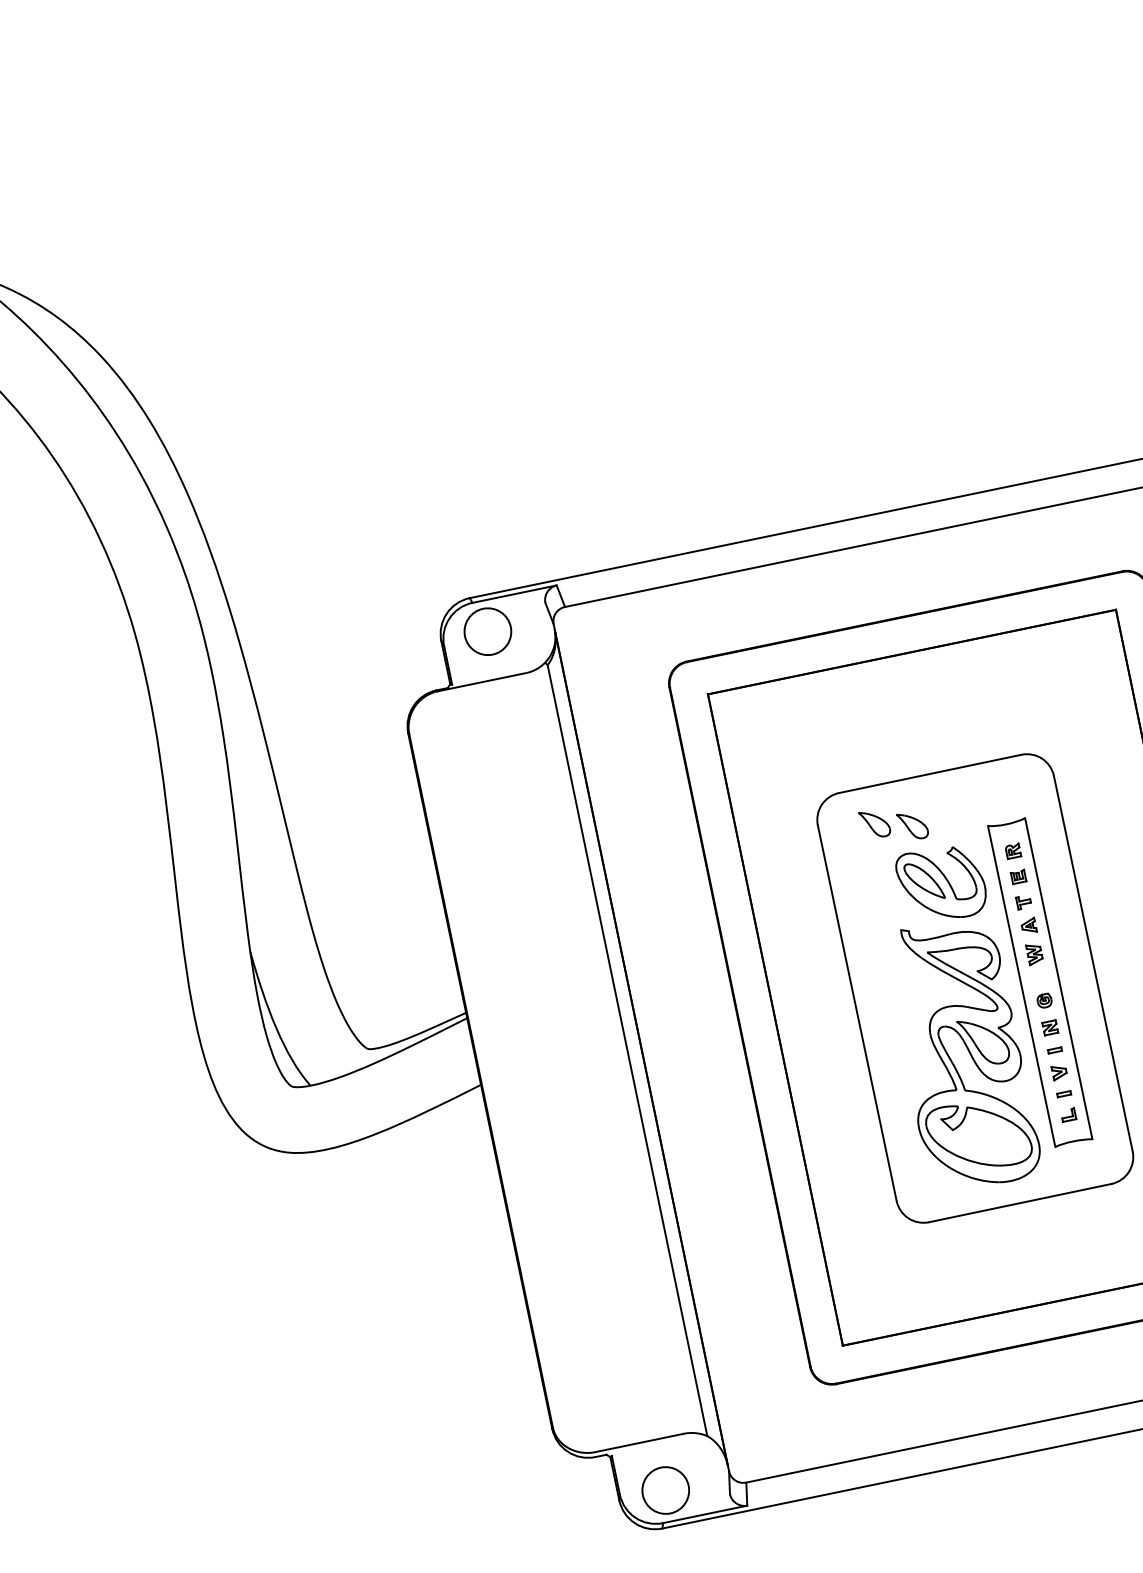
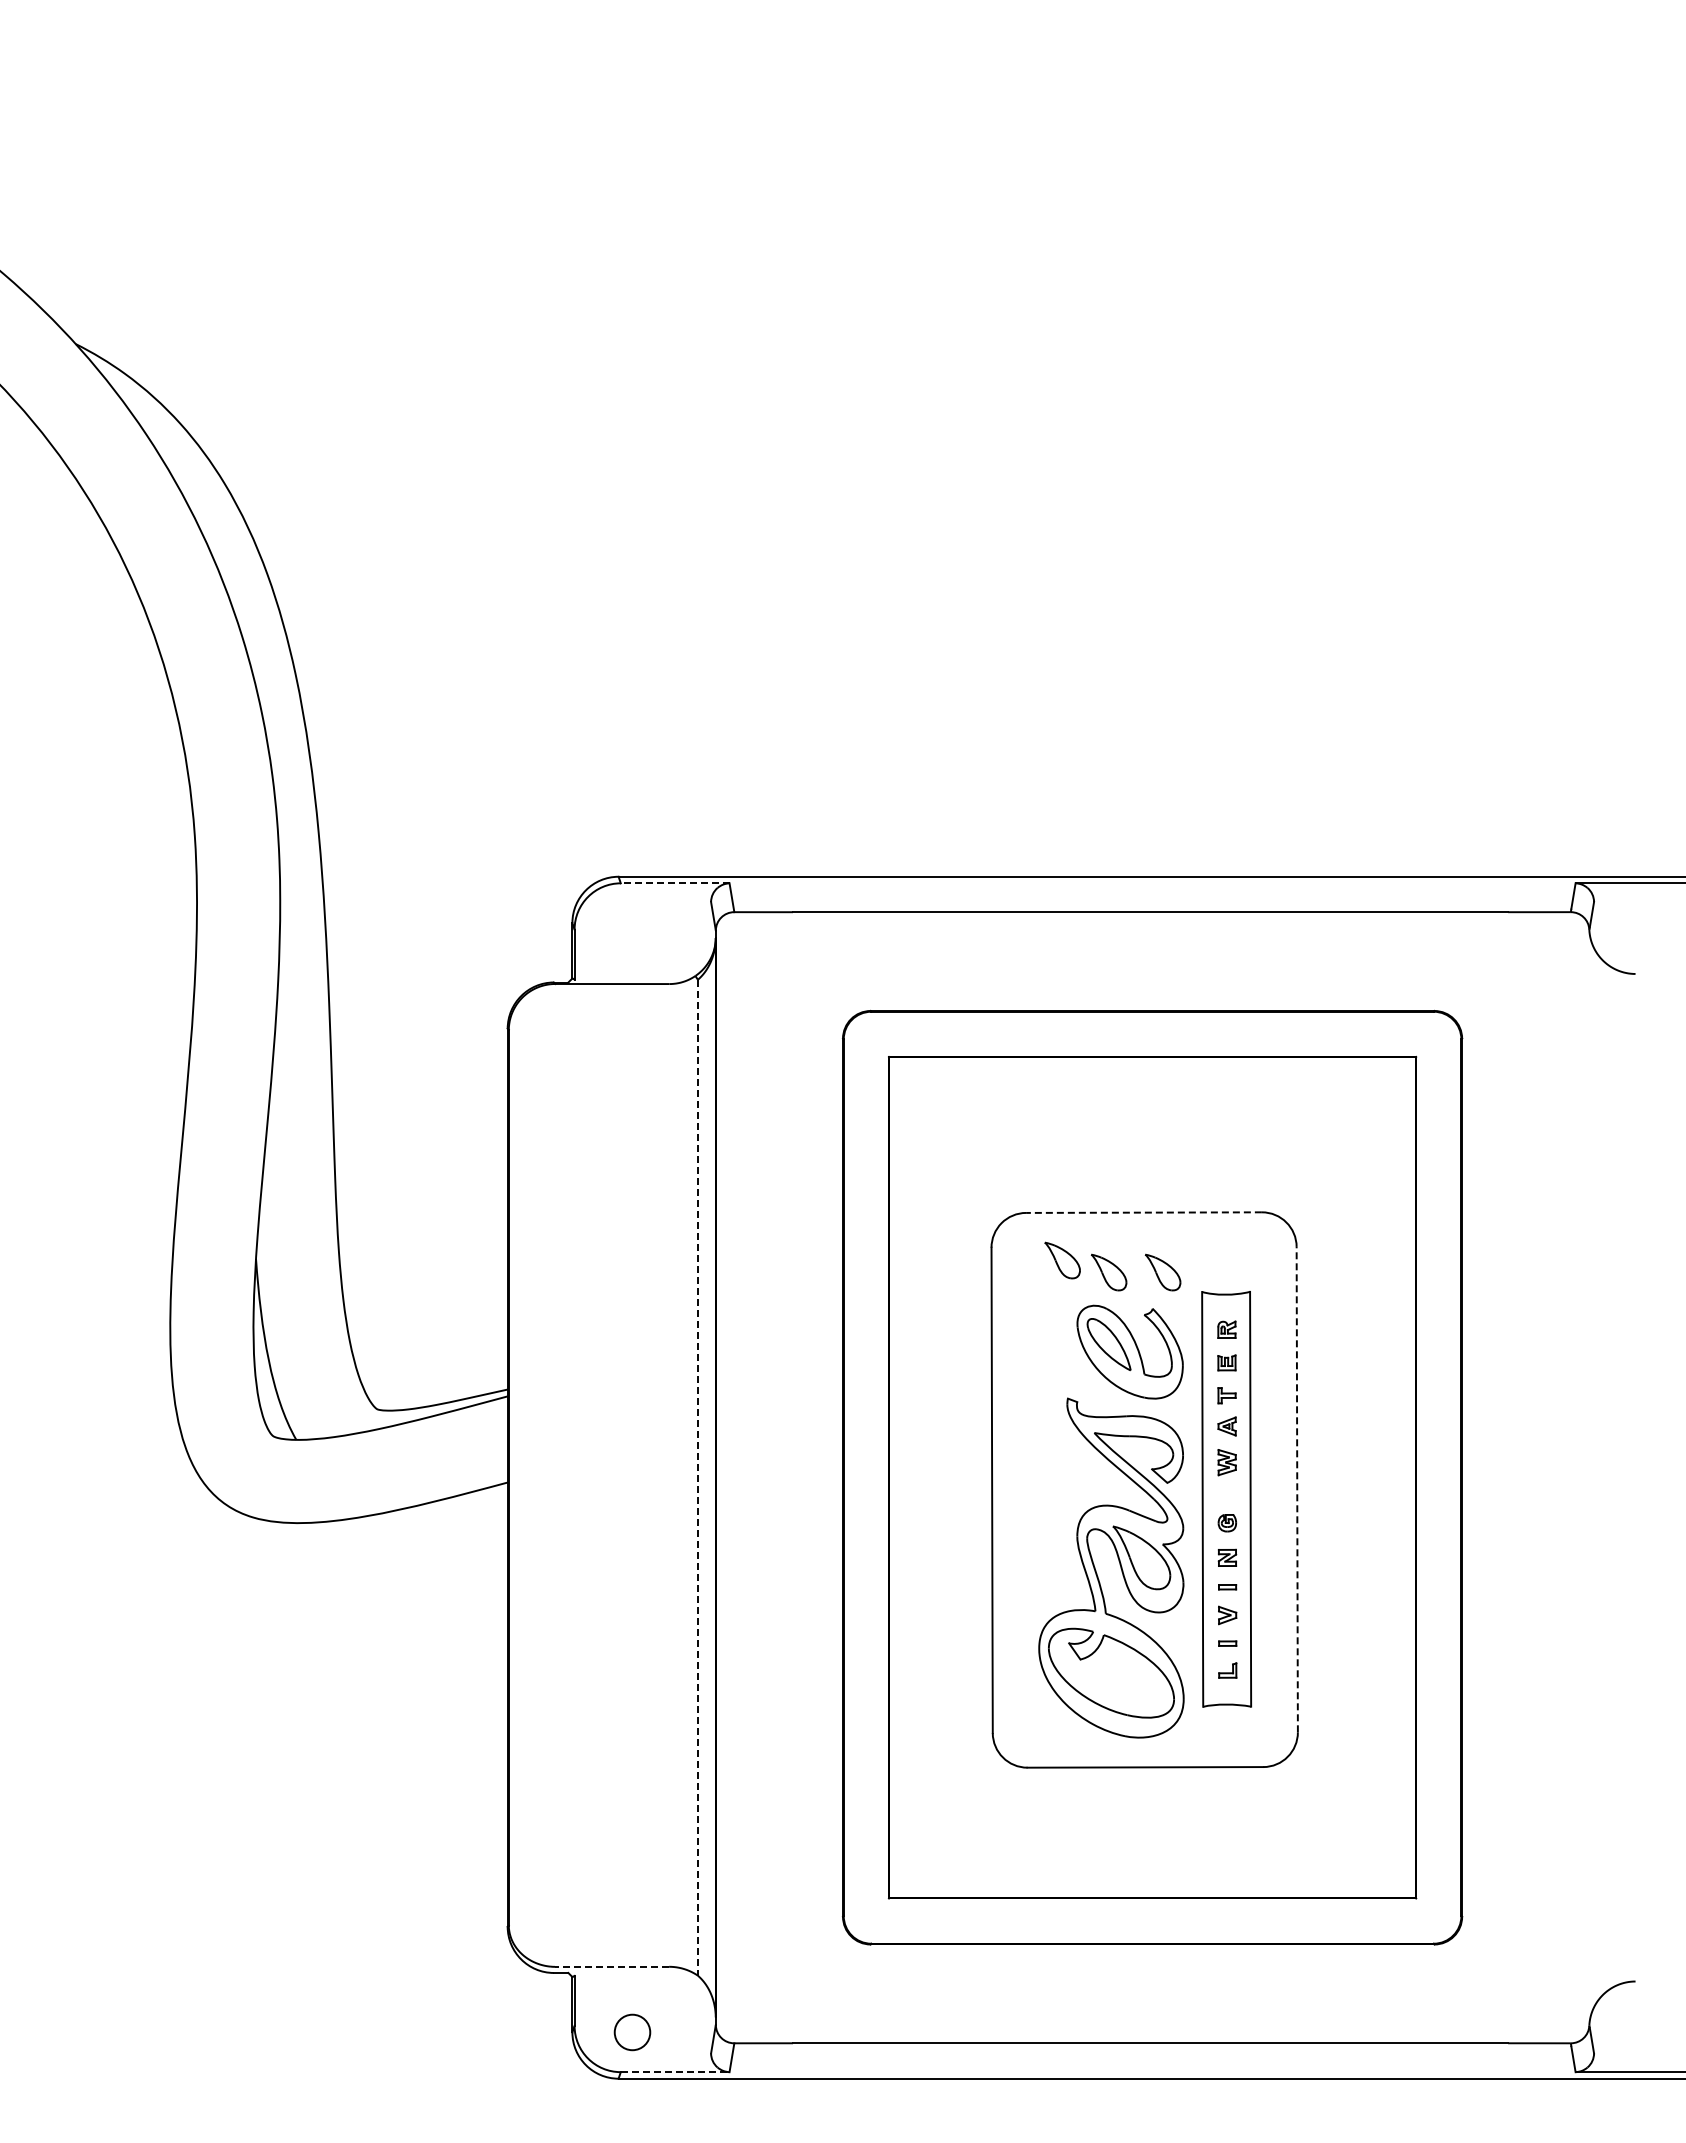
line: (514, 594) -> (674, 883), solid -> dashed
circle: (487, 631) -> (632, 922), removed
line: (929, 773) -> (1143, 1212), solid -> dashed
part: (954, 817) -> (1162, 1272), added
line: (1093, 963) -> (1297, 1489), solid -> dashed
line: (627, 1050) -> (697, 1477), solid -> dashed
line: (638, 1442) -> (611, 1966), solid -> dashed
circle: (665, 1490) -> (632, 2032), size x0.6
line: (705, 1514) -> (675, 2072), solid -> dashed

